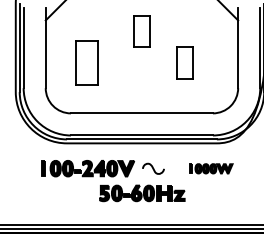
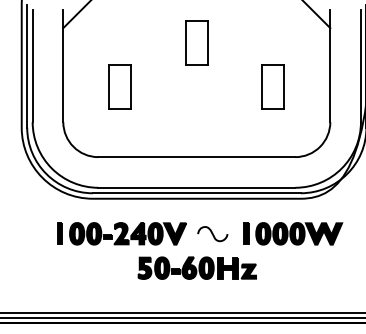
part: (86, 62) -> (119, 86), size x0.71
part: (184, 62) -> (272, 86), moved
part: (211, 168) -> (293, 233), size x1.67

